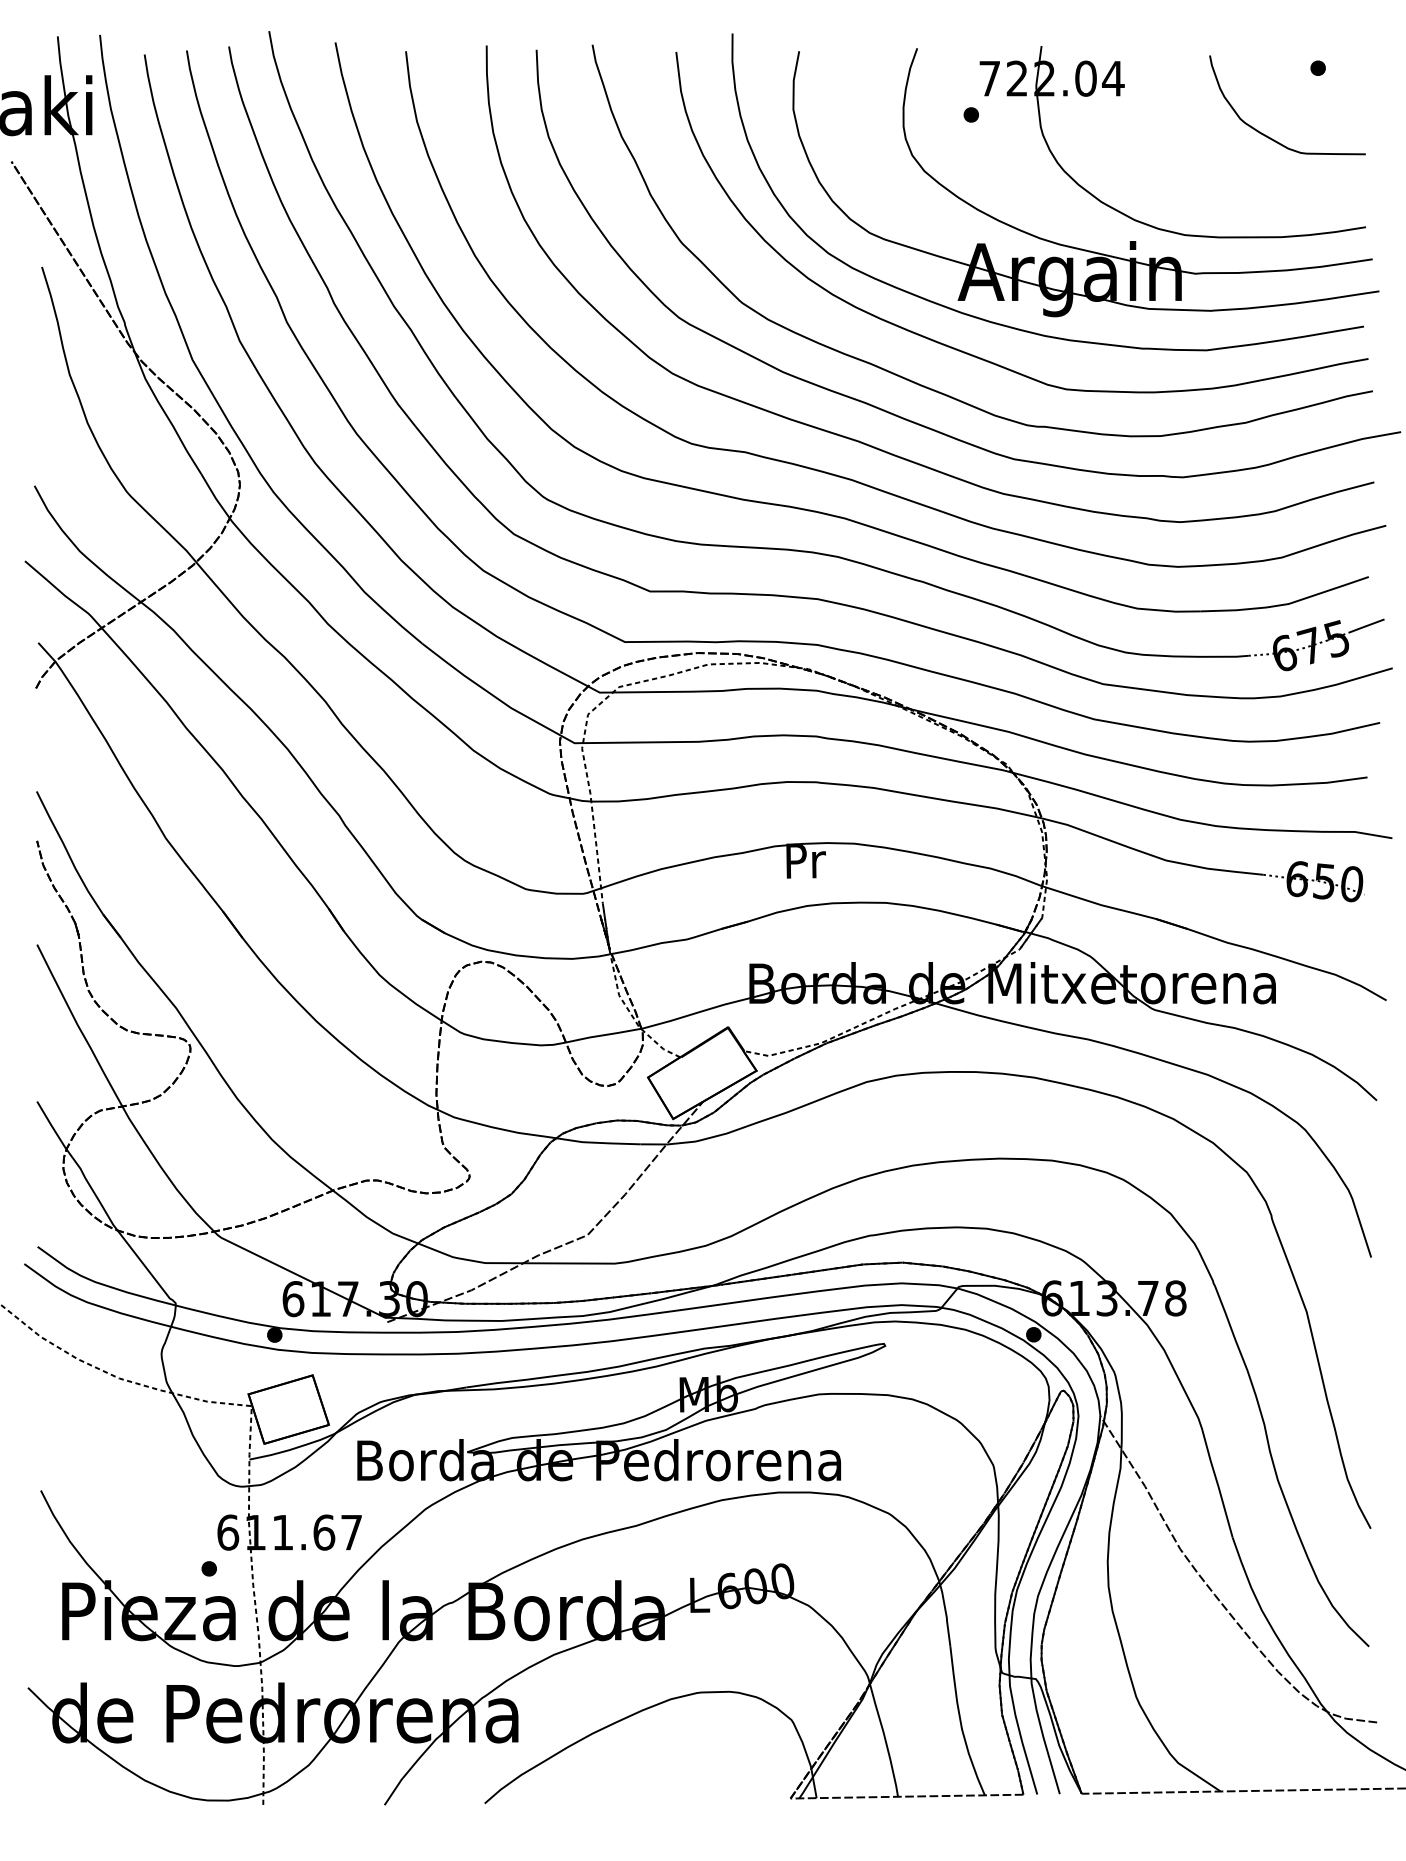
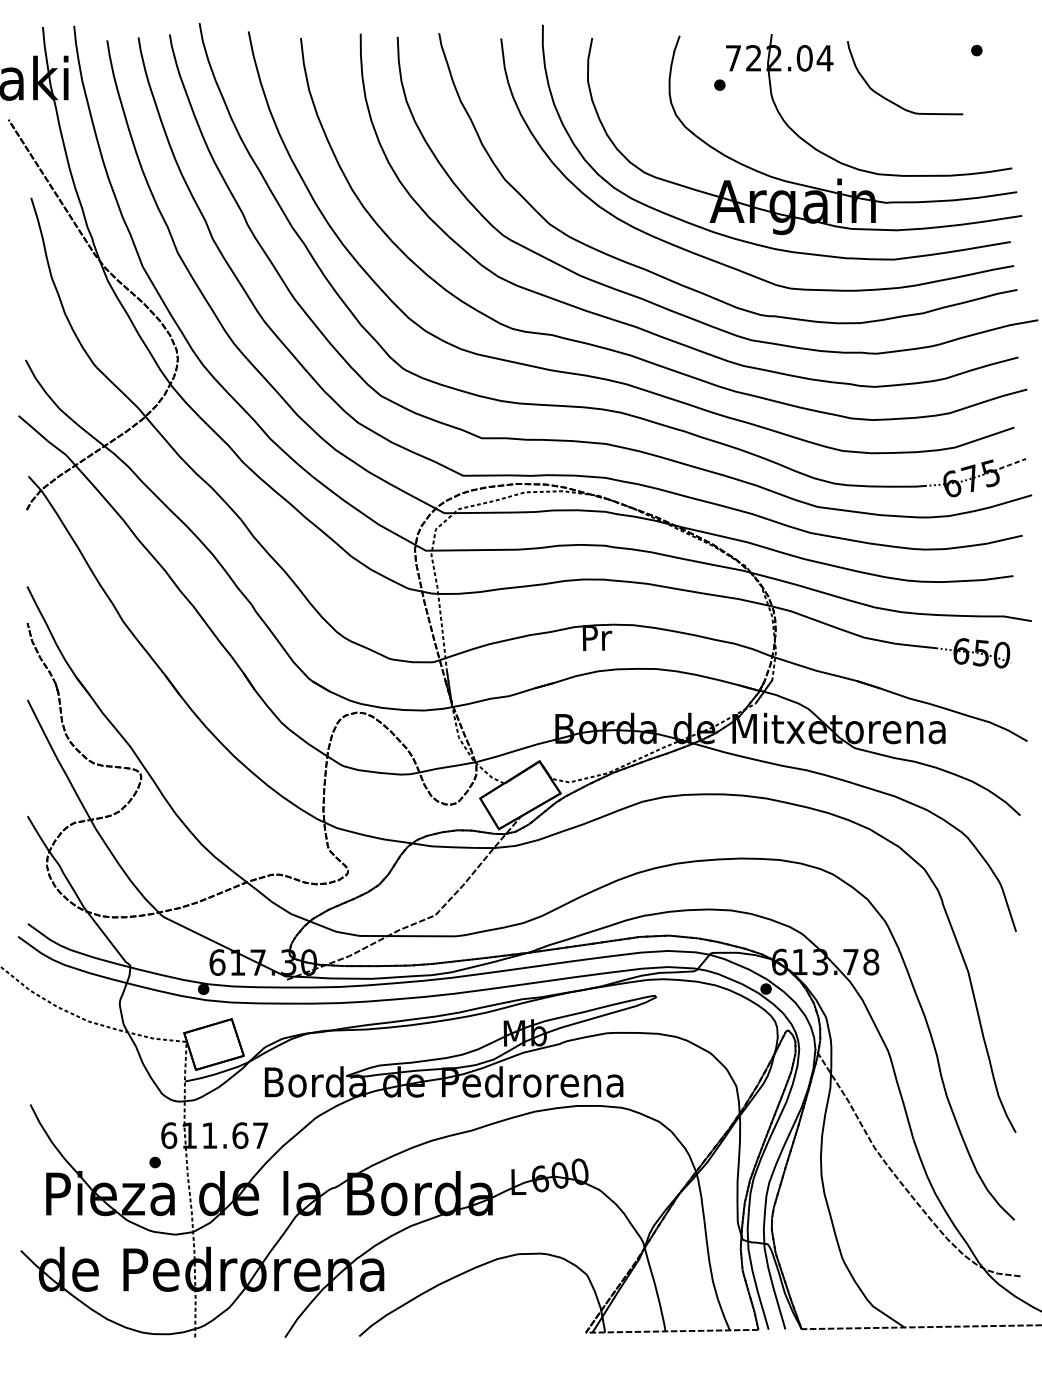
curve: (1267, 135) -> (890, 100), moved
line: (1366, 626) -> (1012, 464), solid -> dashed

